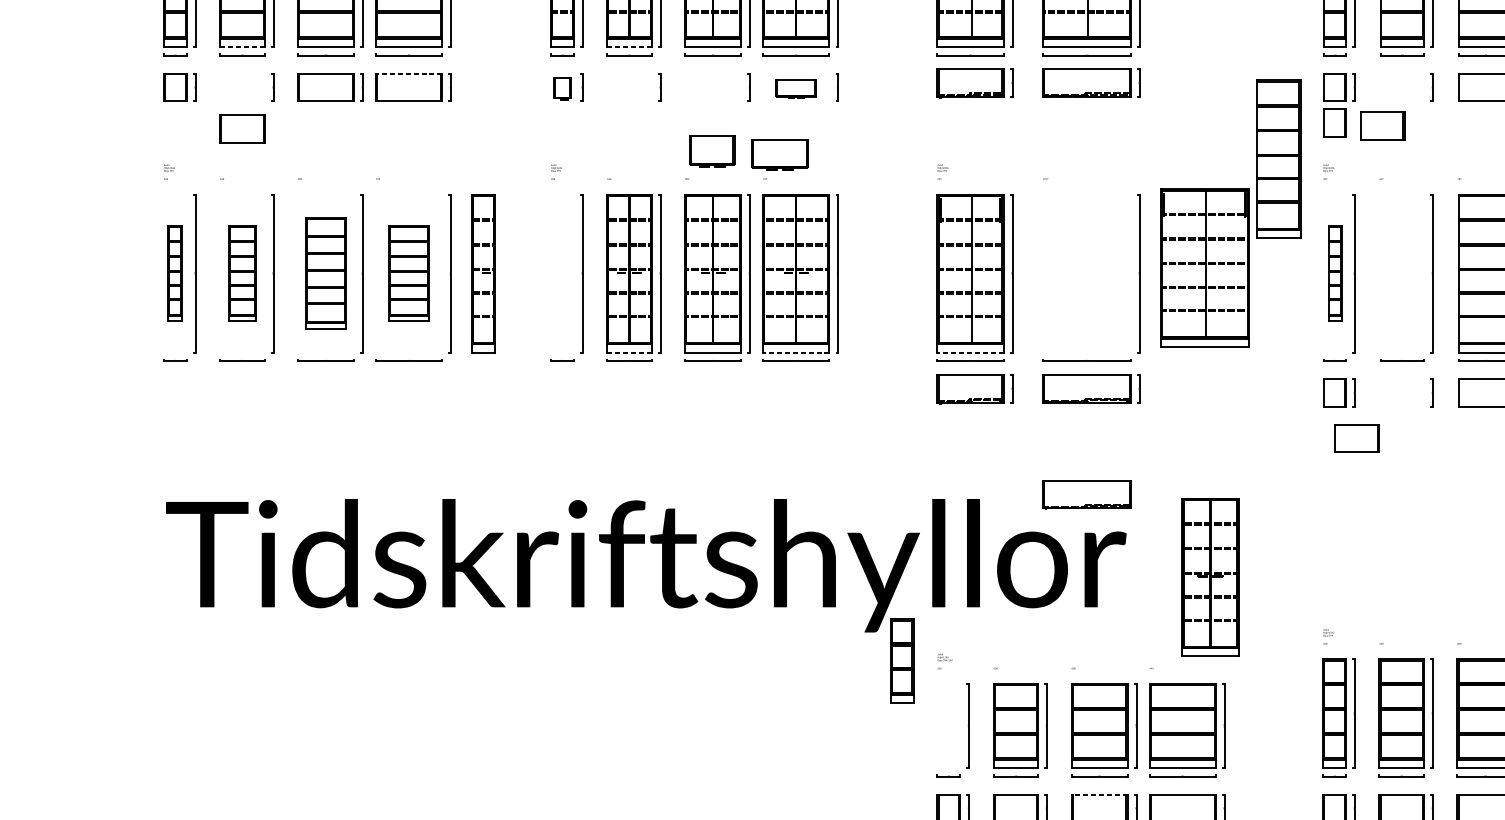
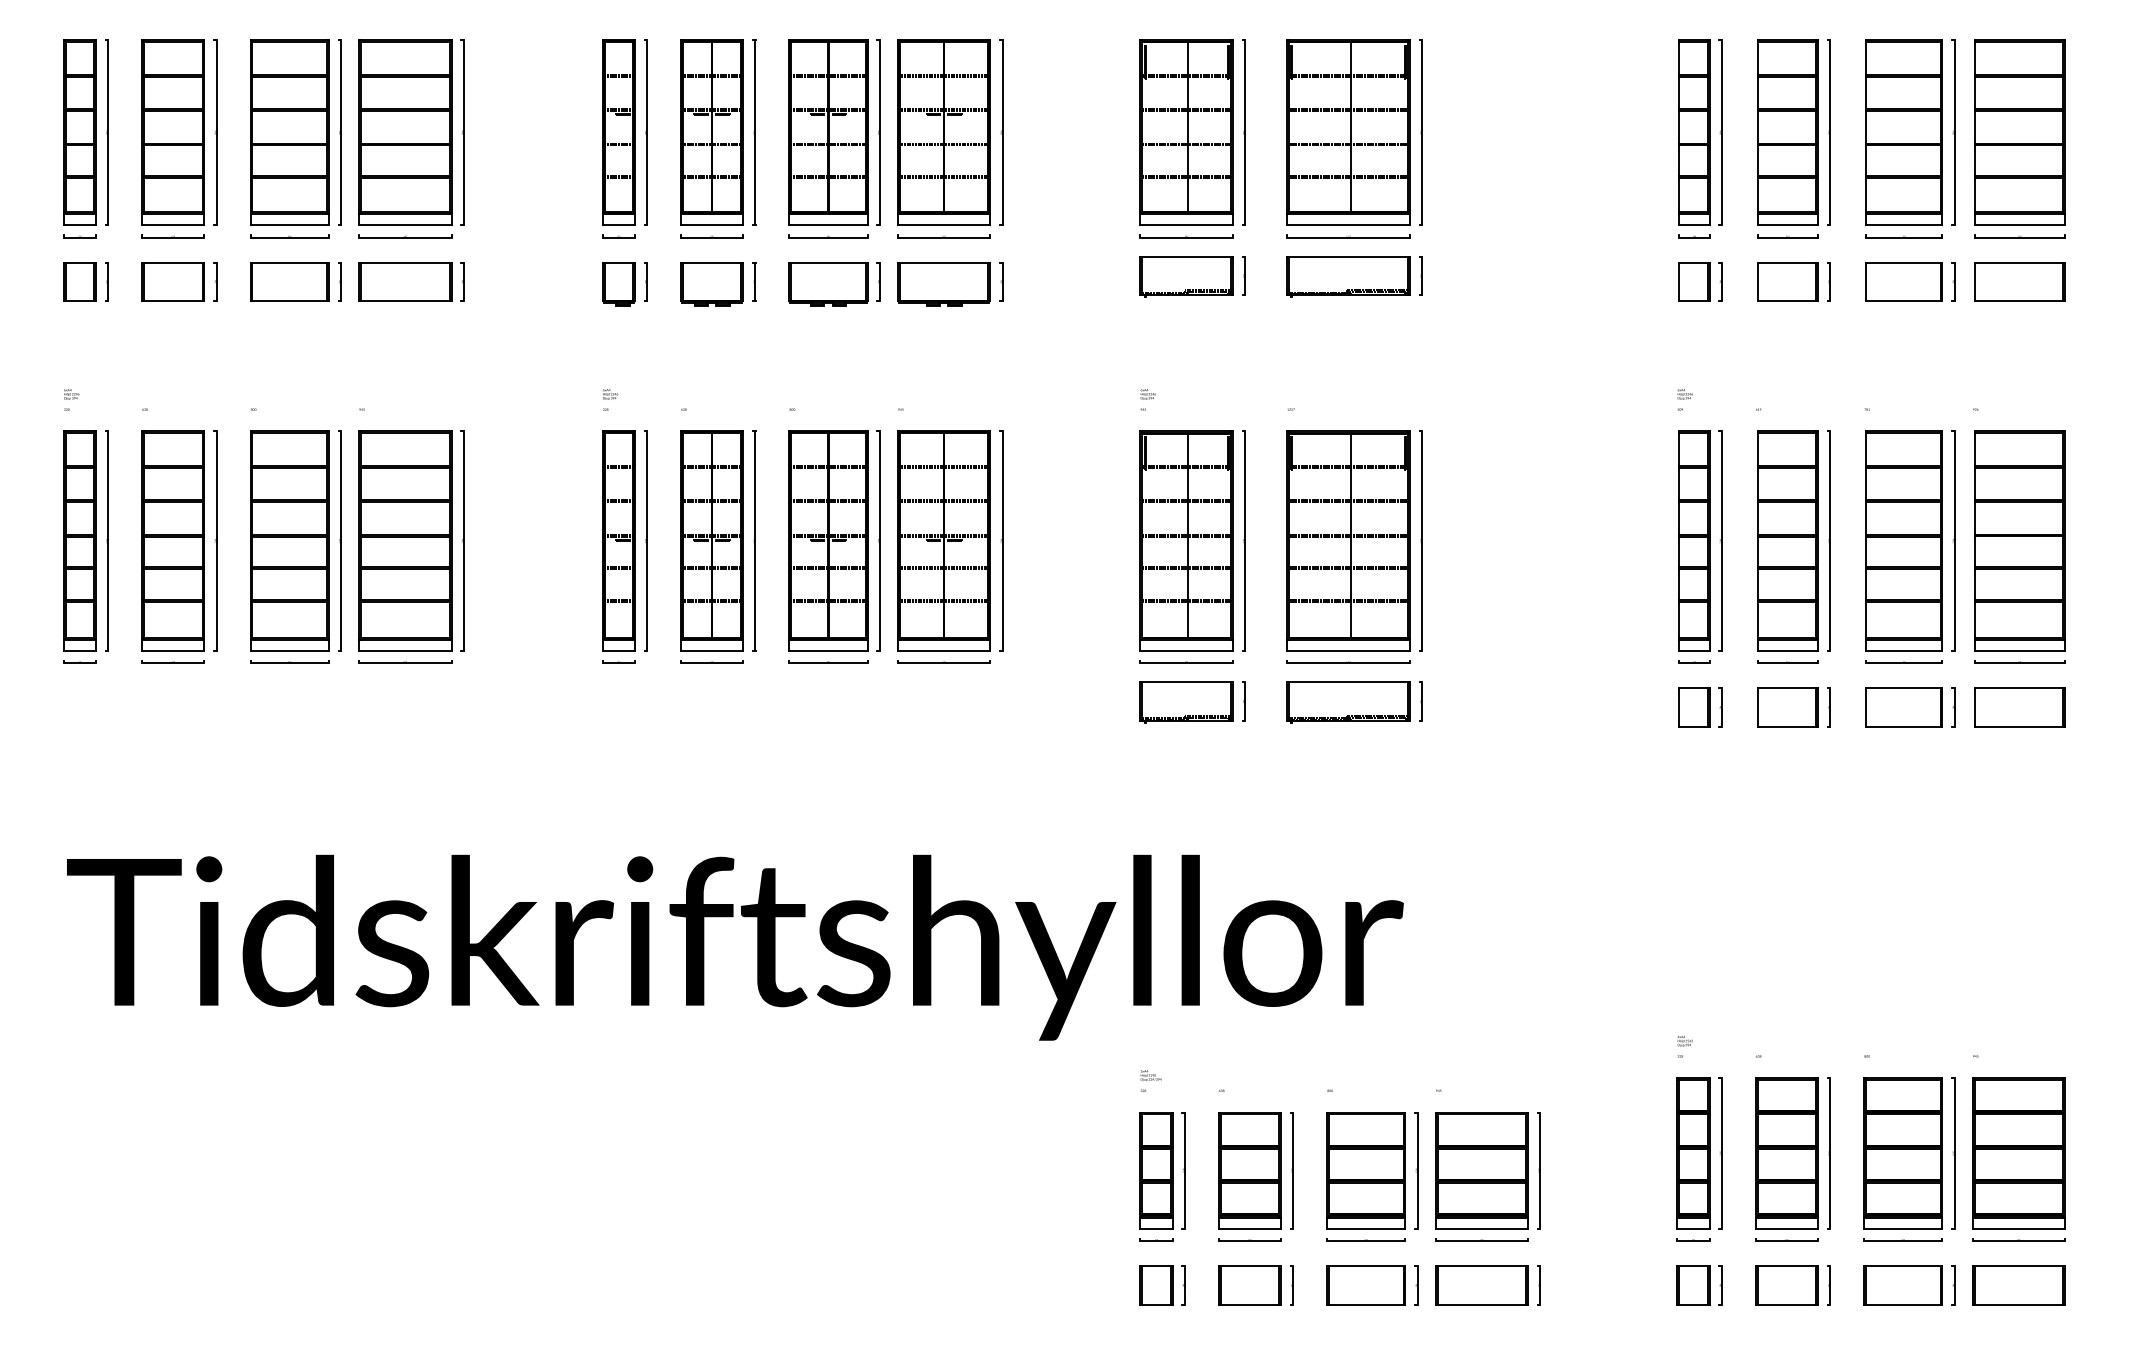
line: (241, 46) -> (172, 225), dashed -> solid
line: (629, 46) -> (711, 225), dashed -> solid
line: (408, 73) -> (404, 262), dashed -> solid
part: (562, 89) -> (618, 284), size x1.43
part: (795, 89) -> (943, 284), size x1.67
part: (1335, 122) -> (1694, 331), removed
part: (1382, 125) -> (1787, 281), moved
part: (241, 128) -> (172, 281), moved
part: (711, 151) -> (711, 284), moved
part: (780, 155) -> (828, 284), moved
part: (1278, 158) -> (1787, 540), moved
part: (1204, 267) -> (1348, 540), moved
part: (175, 273) -> (79, 540), size x1.67
part: (241, 273) -> (172, 540), size x1.67
part: (325, 273) -> (289, 540), size x1.43
part: (409, 273) -> (405, 540), size x1.67
part: (483, 273) -> (618, 540), moved
part: (1335, 273) -> (1694, 540), size x1.67
line: (629, 352) -> (711, 651), dashed -> solid
line: (795, 352) -> (943, 651), dashed -> solid
line: (970, 352) -> (1186, 651), dashed -> solid
part: (1356, 438) -> (1787, 707), moved
part: (1086, 495) -> (1348, 849), removed
part: (1210, 577) -> (1520, 963), removed
part: (902, 661) -> (1156, 1170), moved
line: (1099, 794) -> (1365, 1266), dashed -> solid

